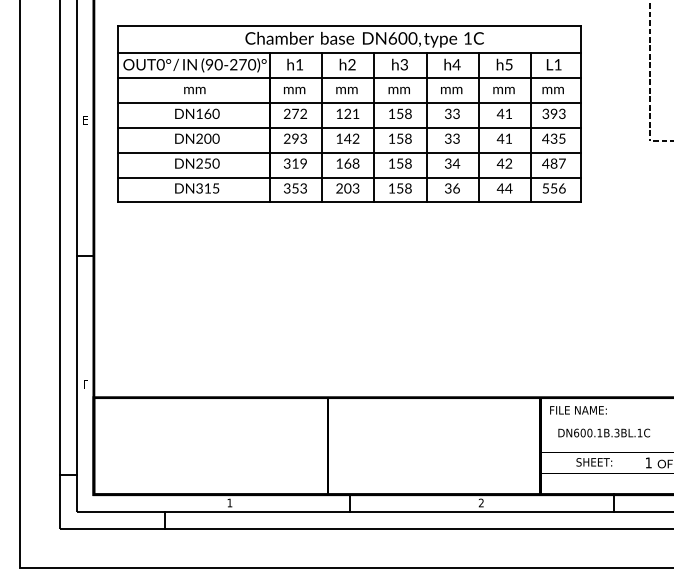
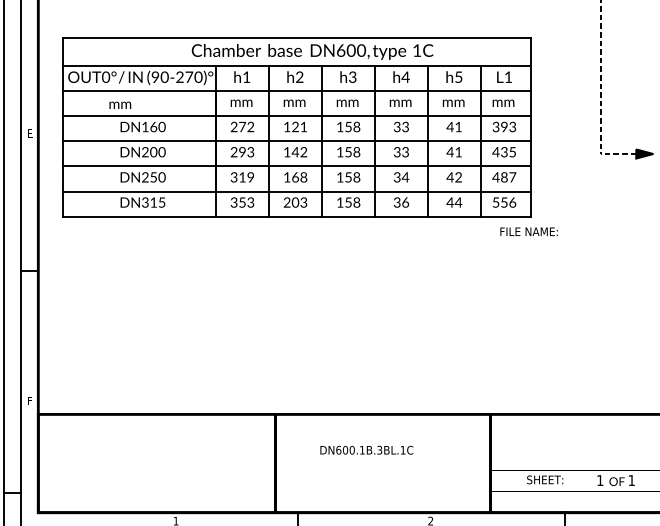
text: (194, 90) -> (119, 105), moved
text: (578, 410) -> (529, 231), moved
text: (603, 432) -> (366, 449), moved

